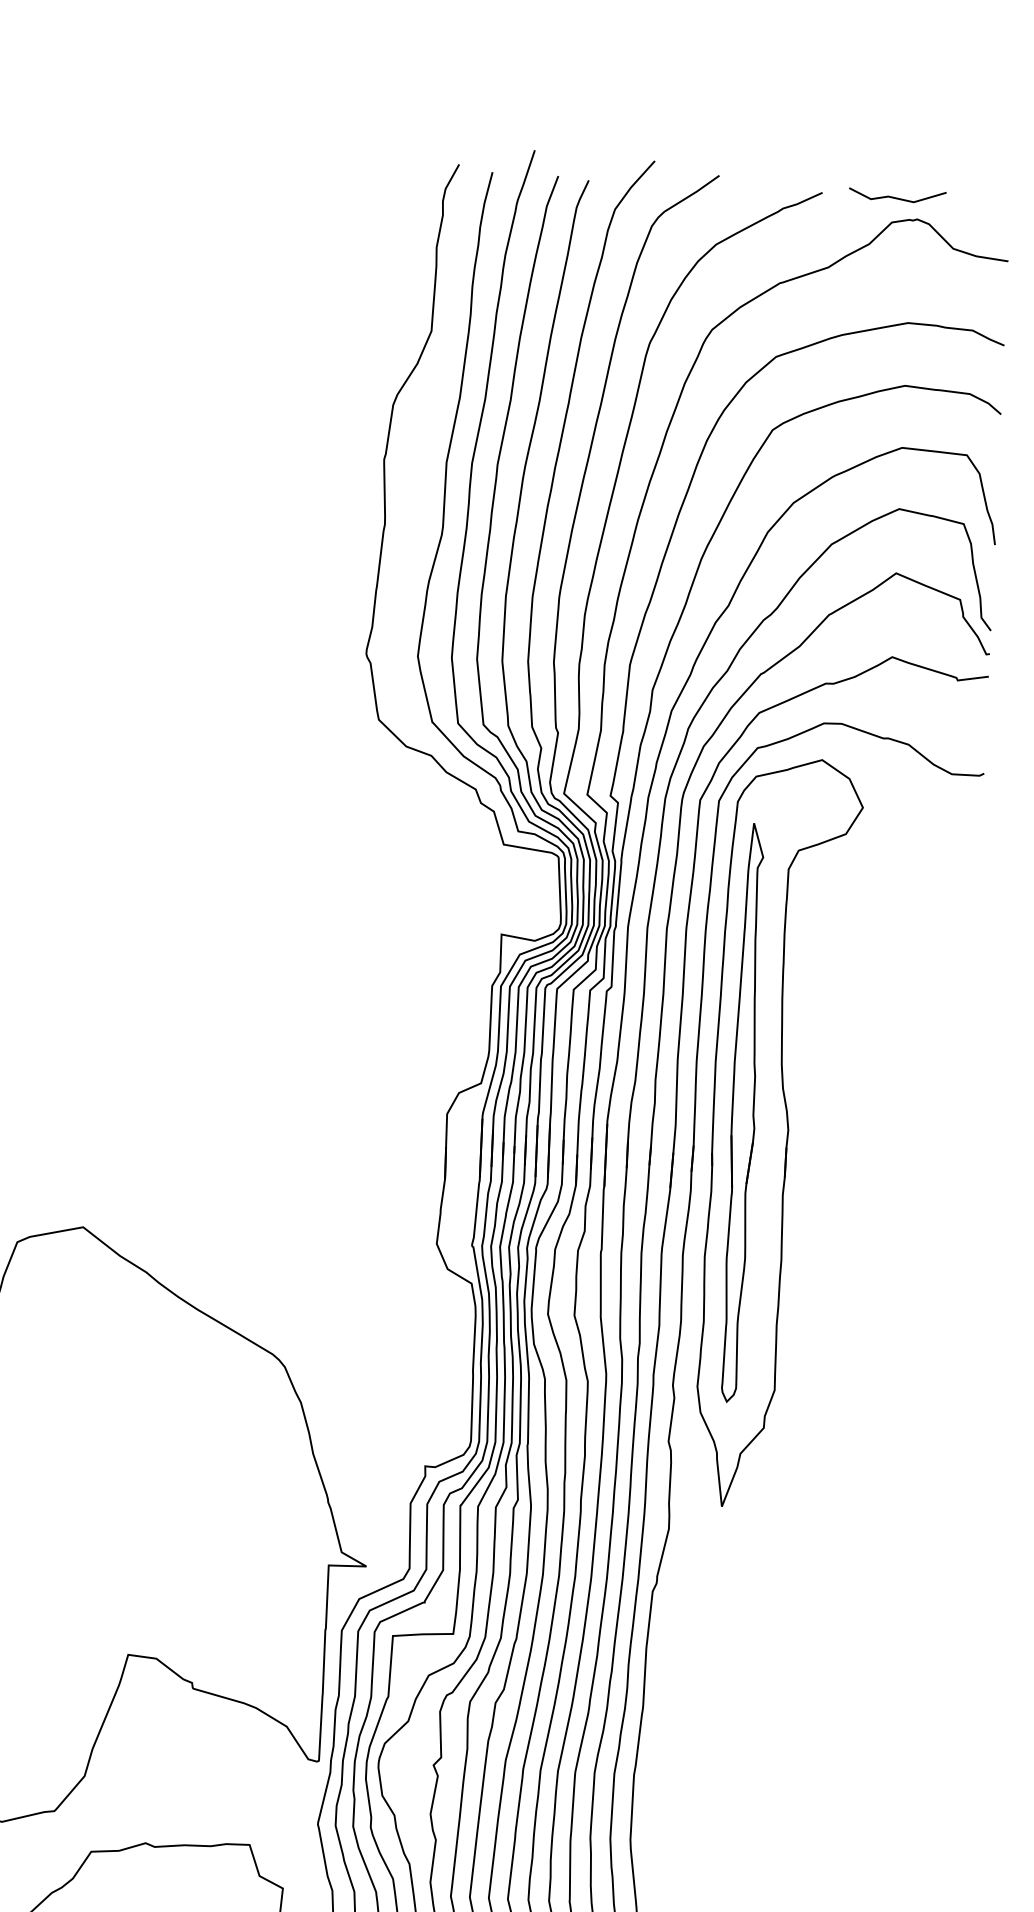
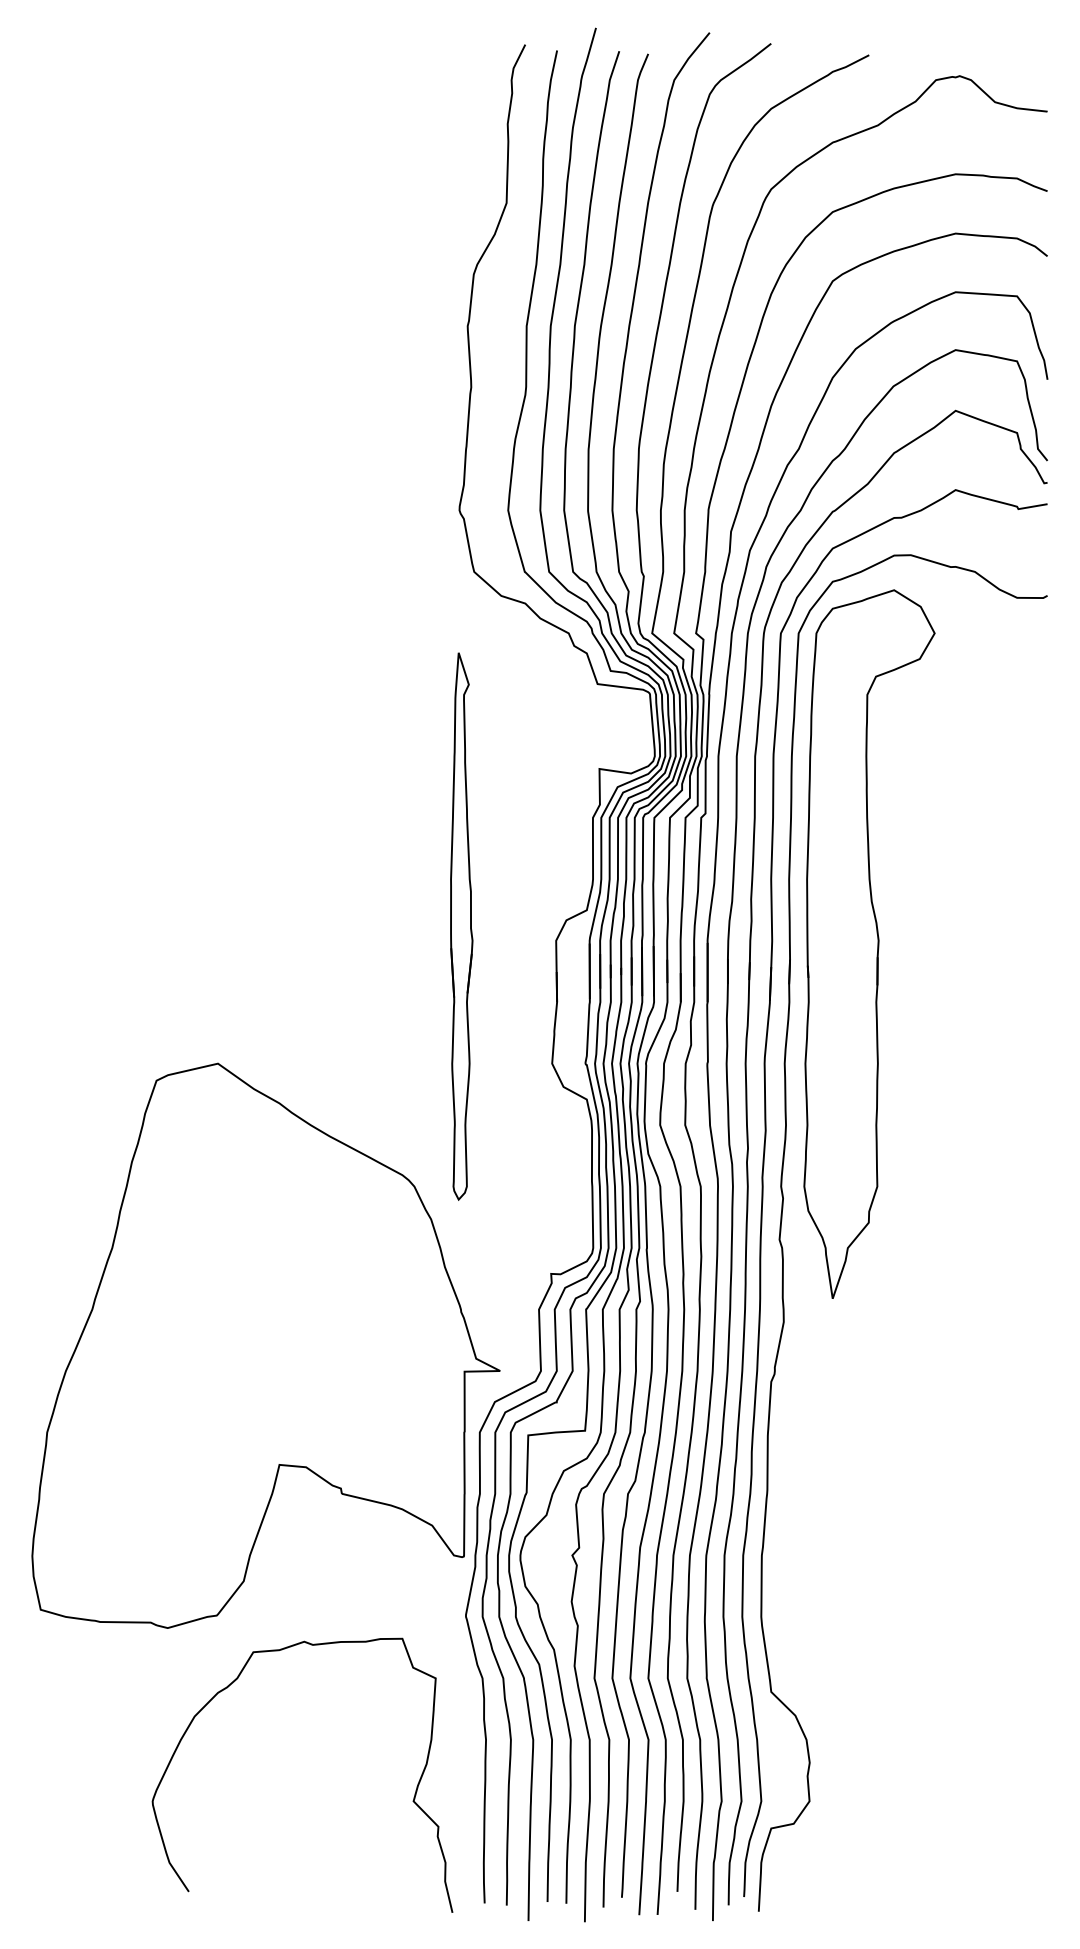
line: (897, 197) -> (940, 56), removed
part: (743, 1112) -> (461, 926), moved

